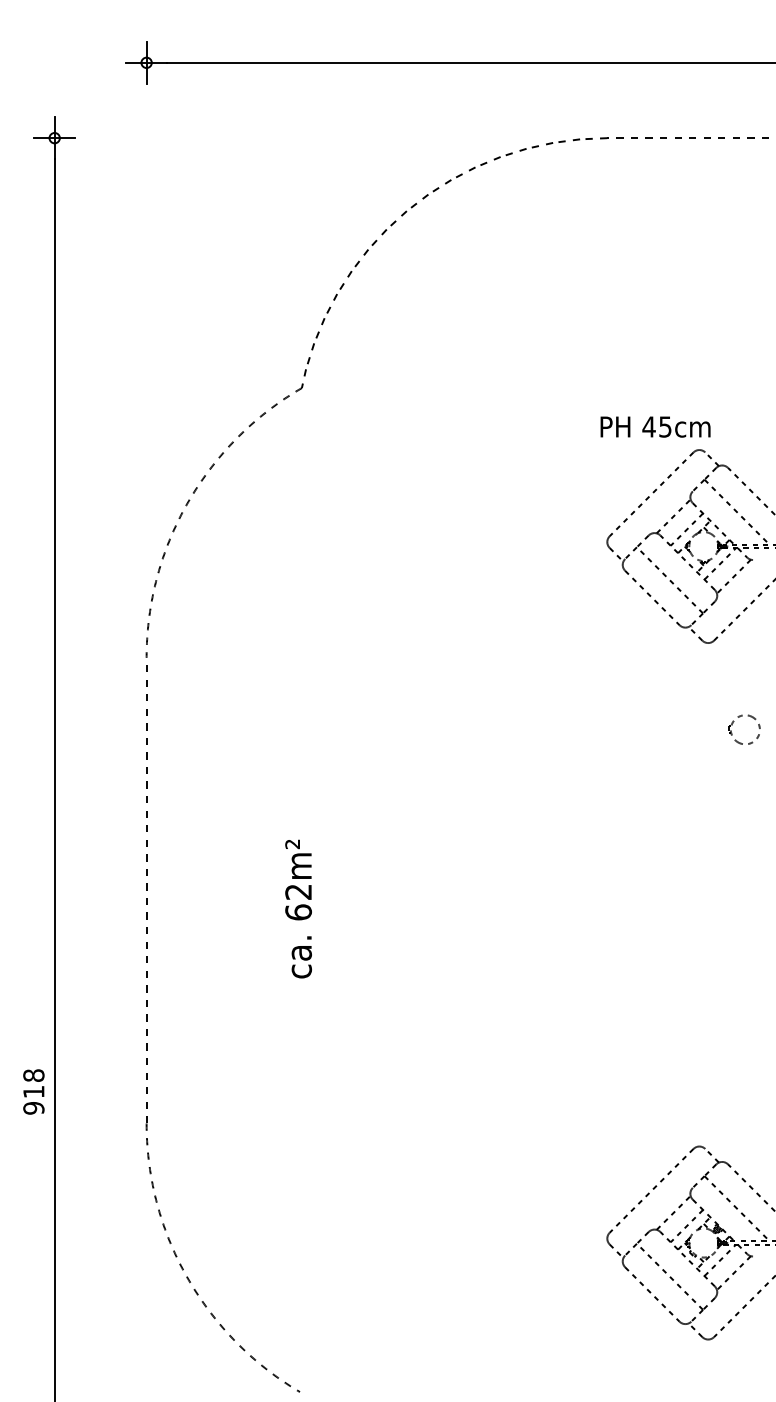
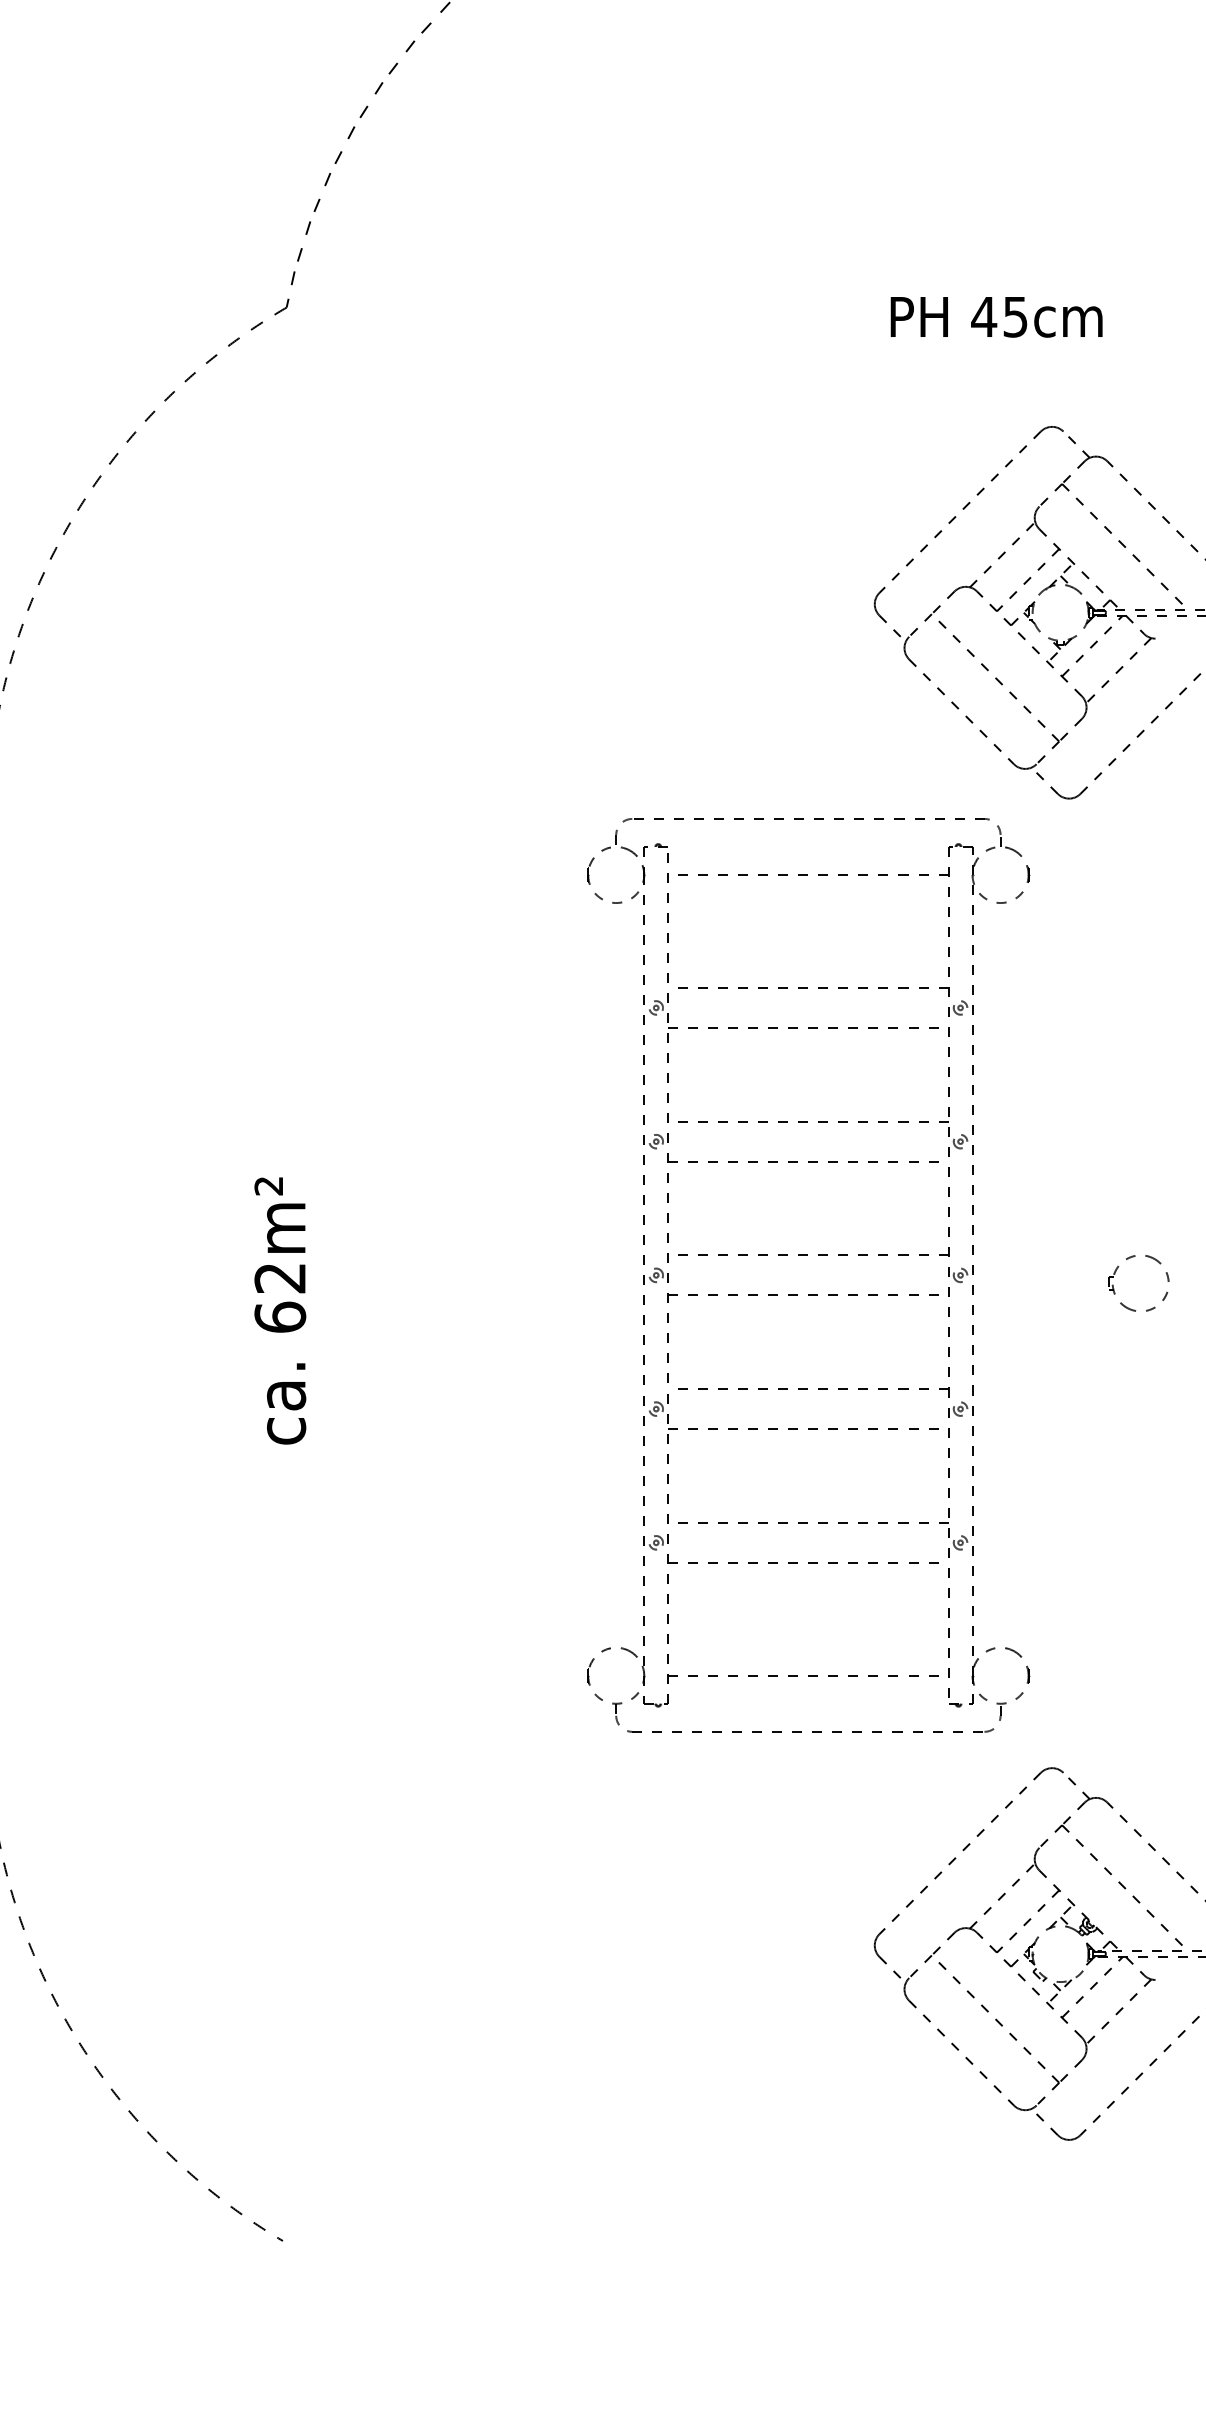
text: (655, 426) -> (996, 316), moved
part: (733, 723) -> (1117, 1271), moved
part: (572, 880) -> (807, 1255), added

